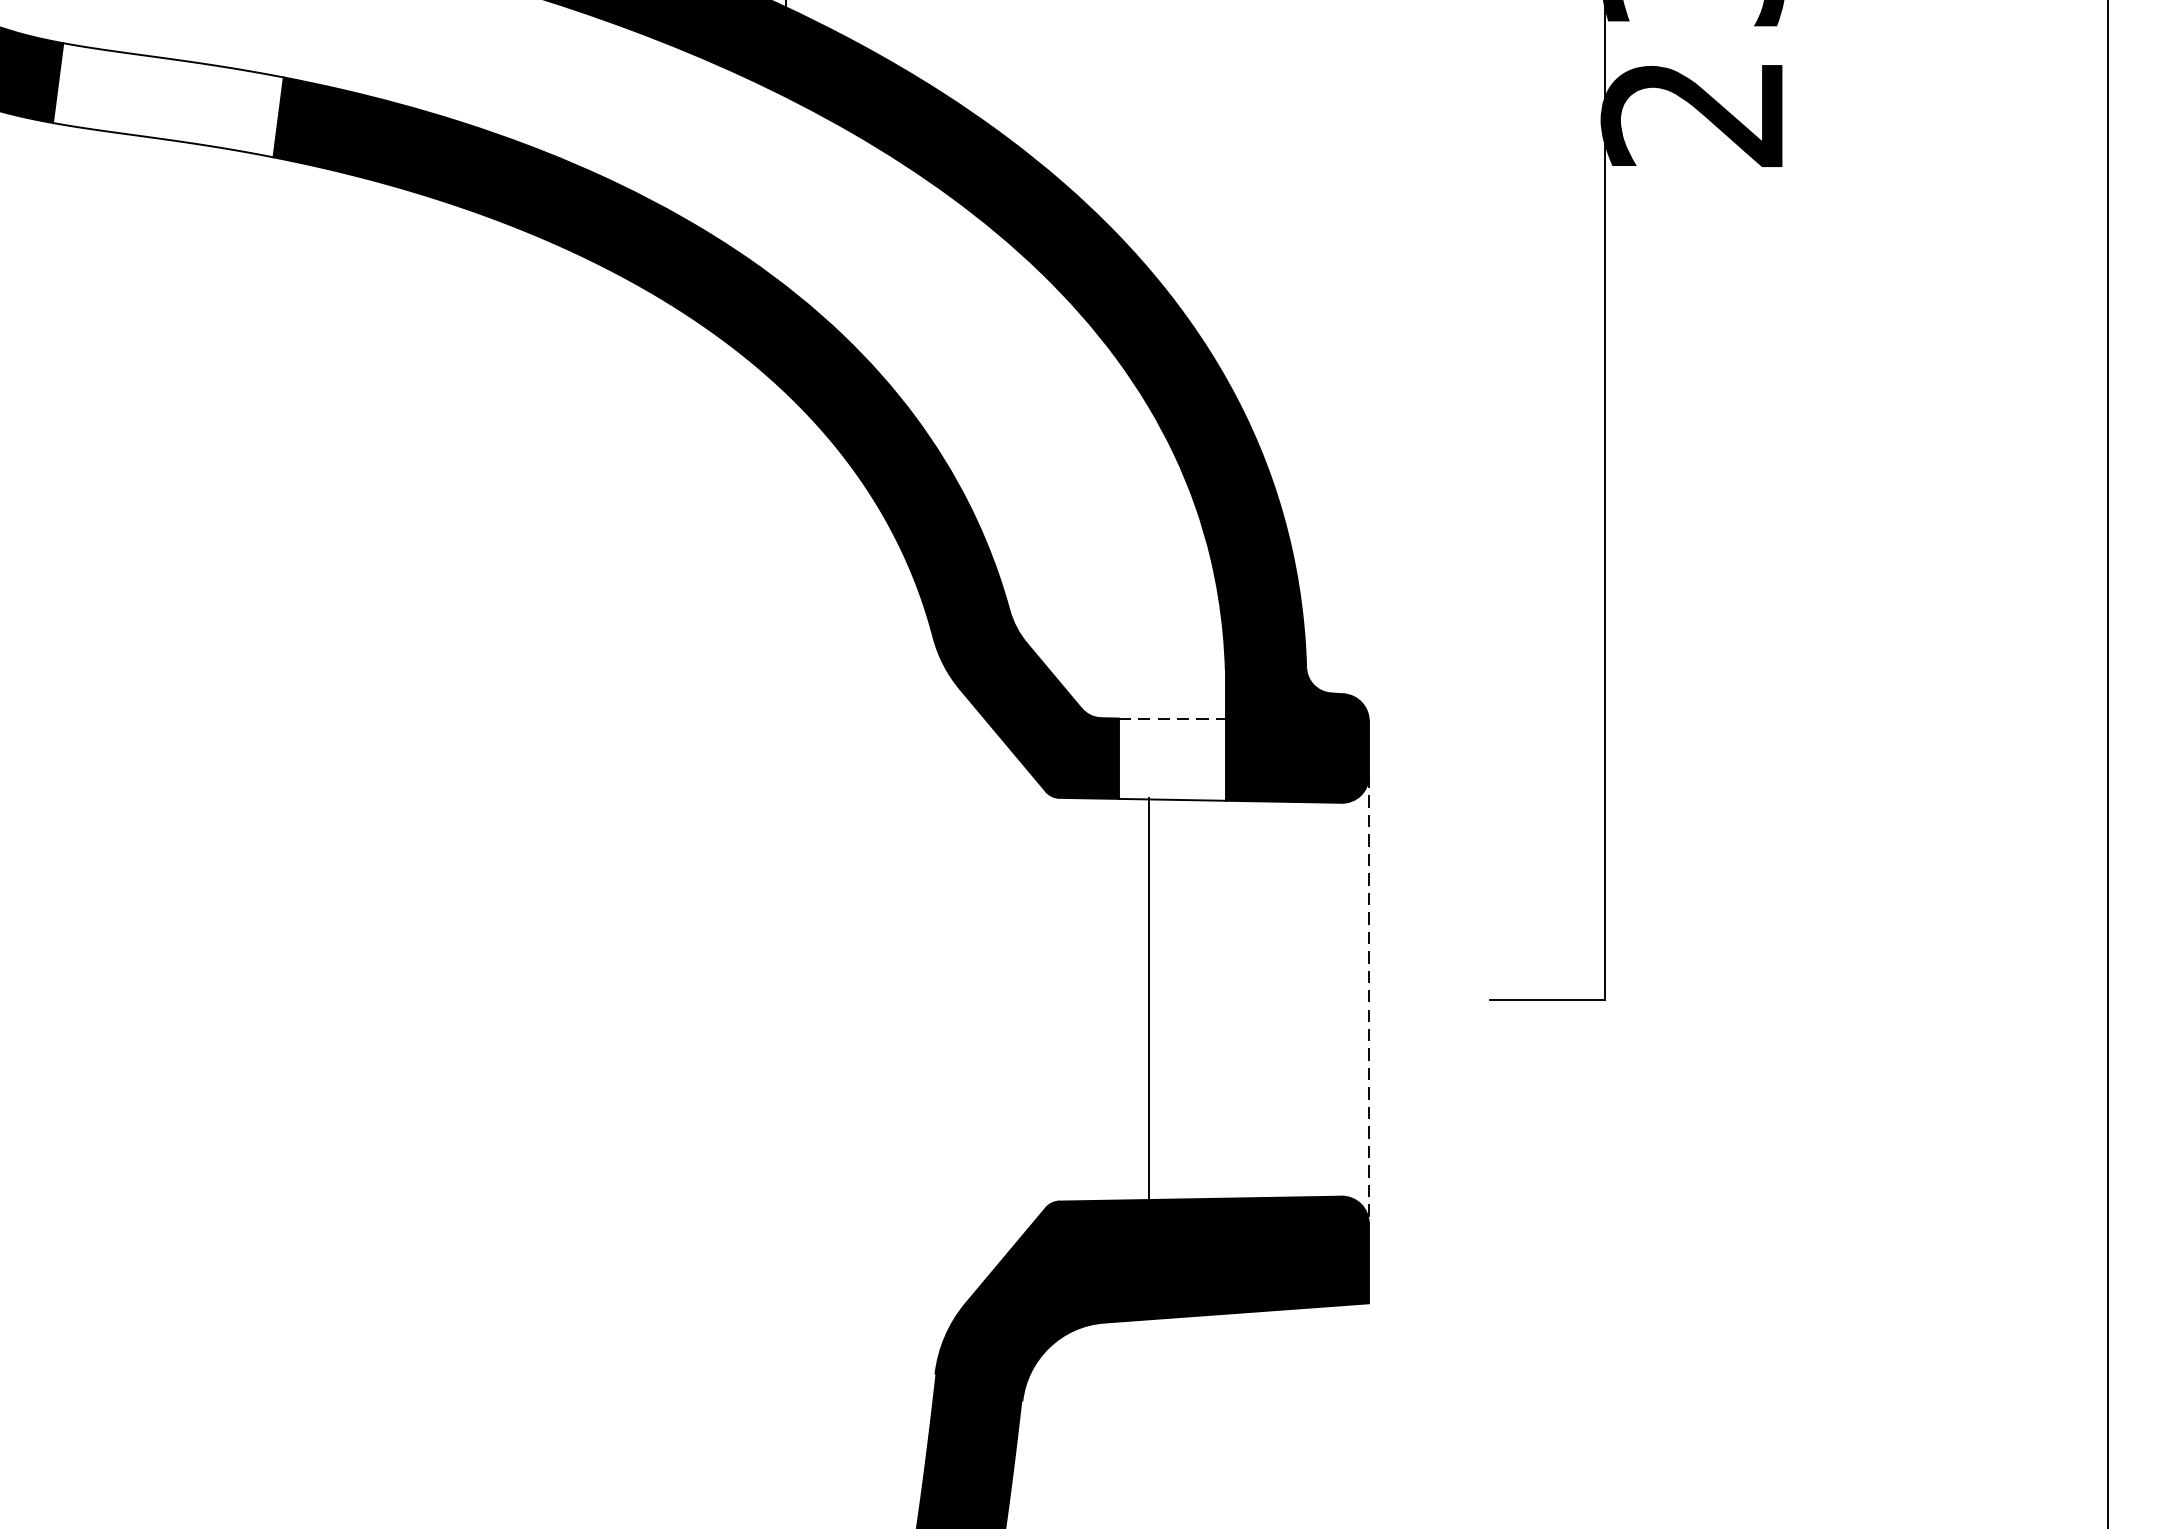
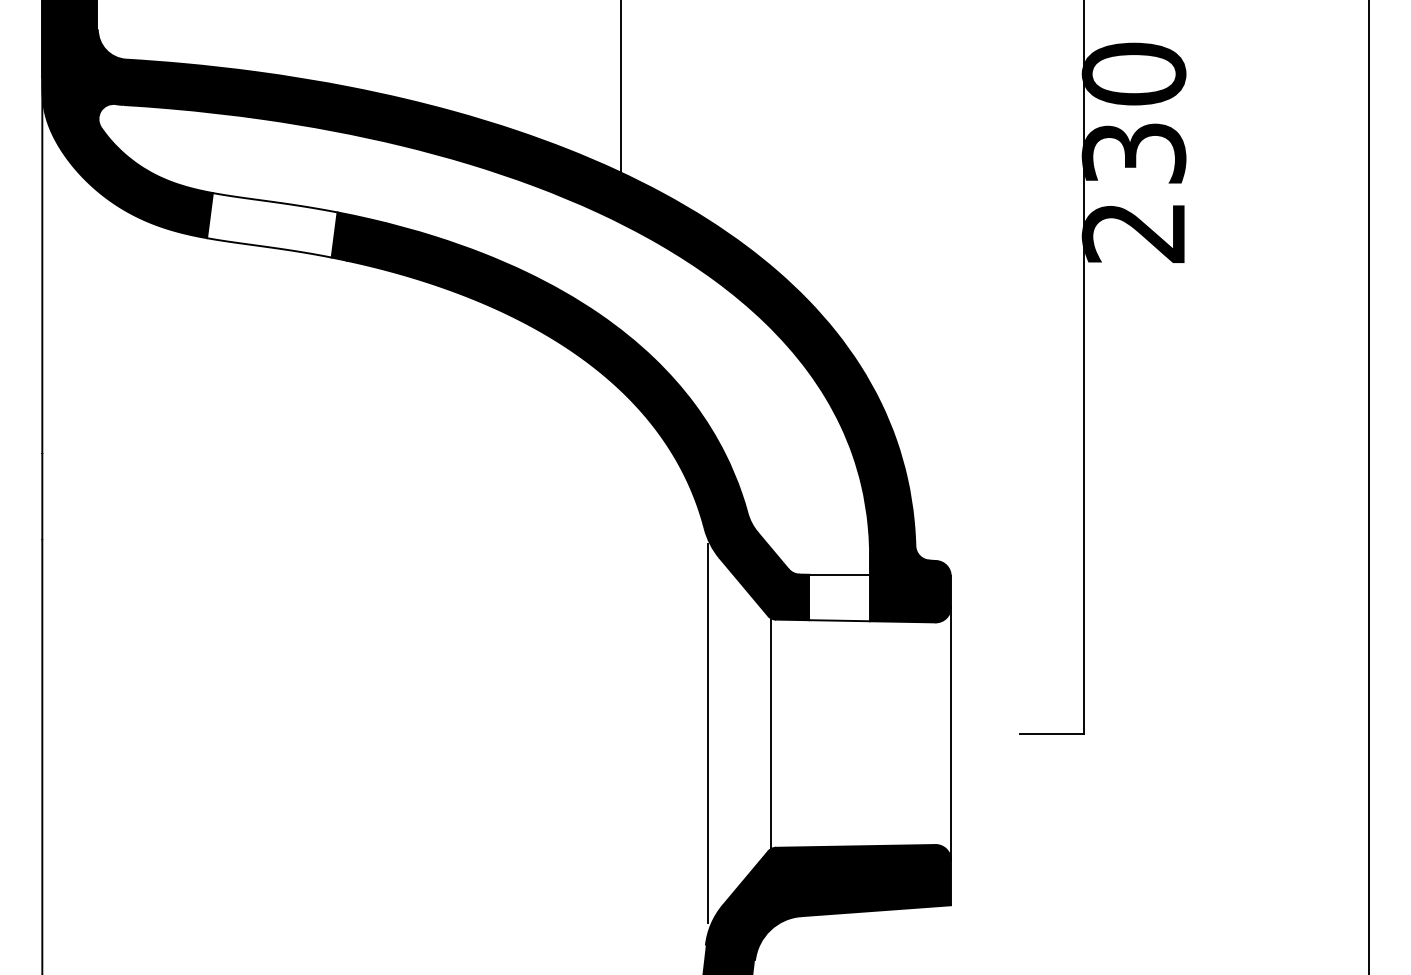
line: (1173, 718) -> (840, 574), dashed -> solid
line: (940, 999) -> (708, 733), added
line: (1148, 999) -> (771, 733), moved
line: (1368, 1001) -> (950, 734), dashed -> solid

